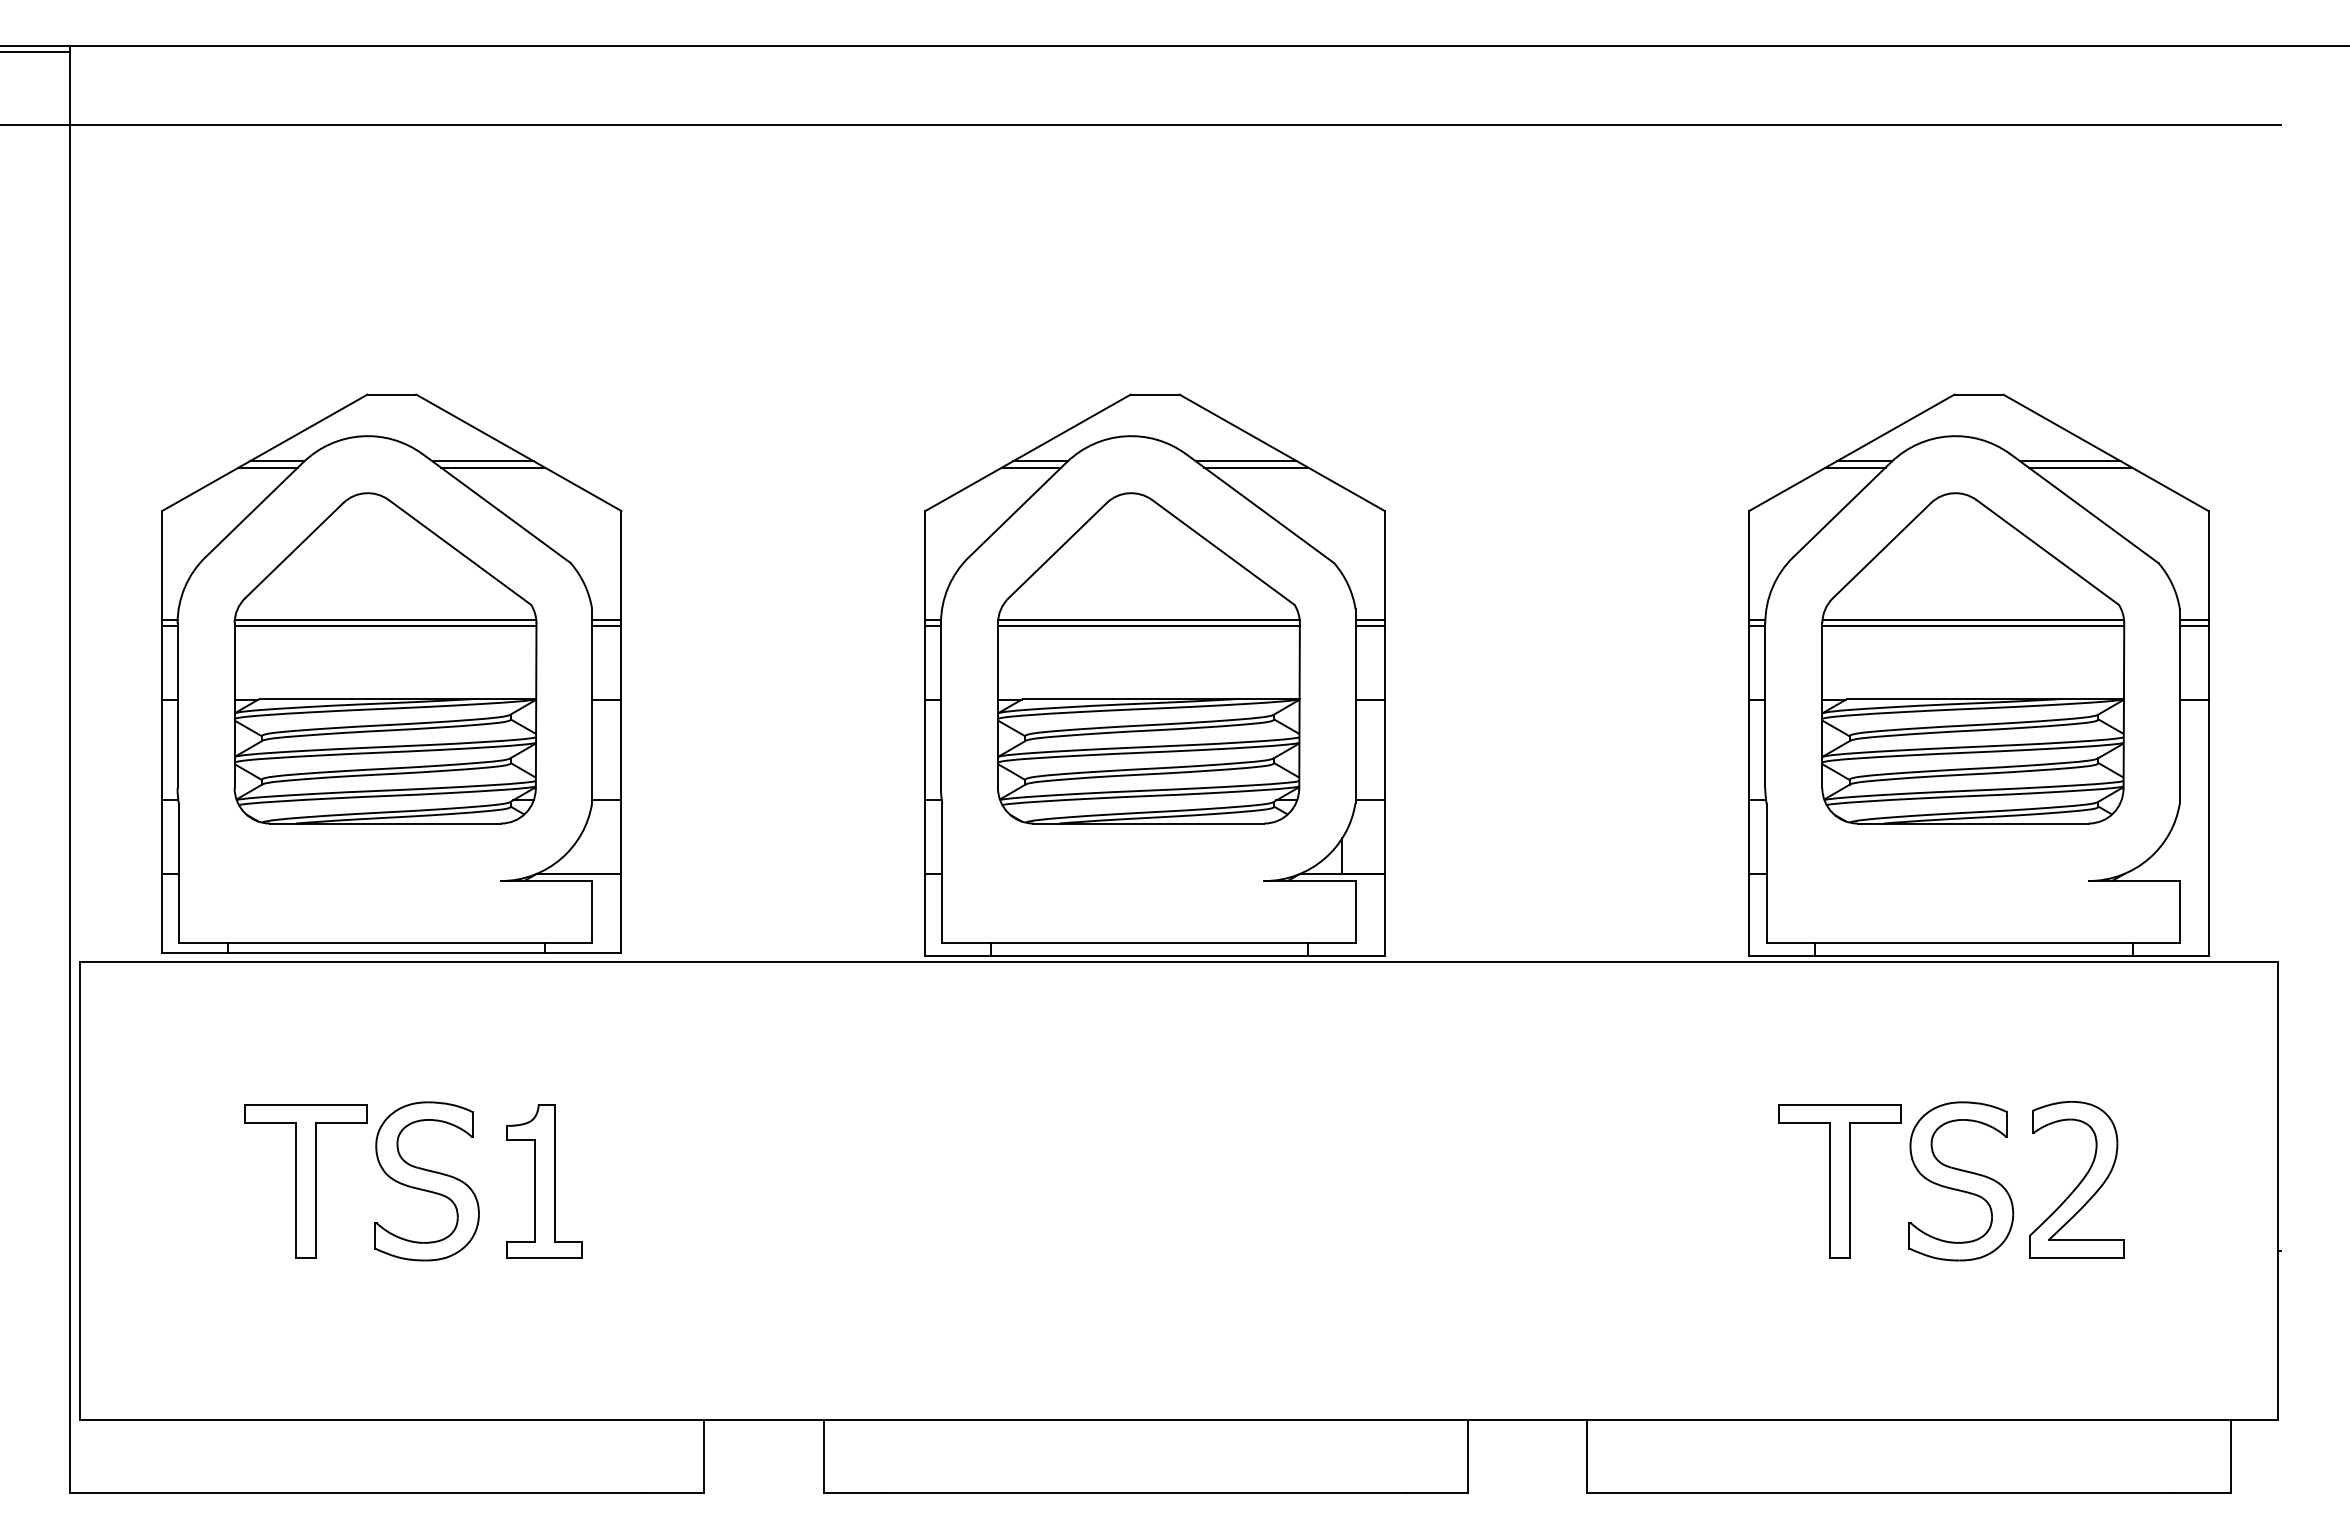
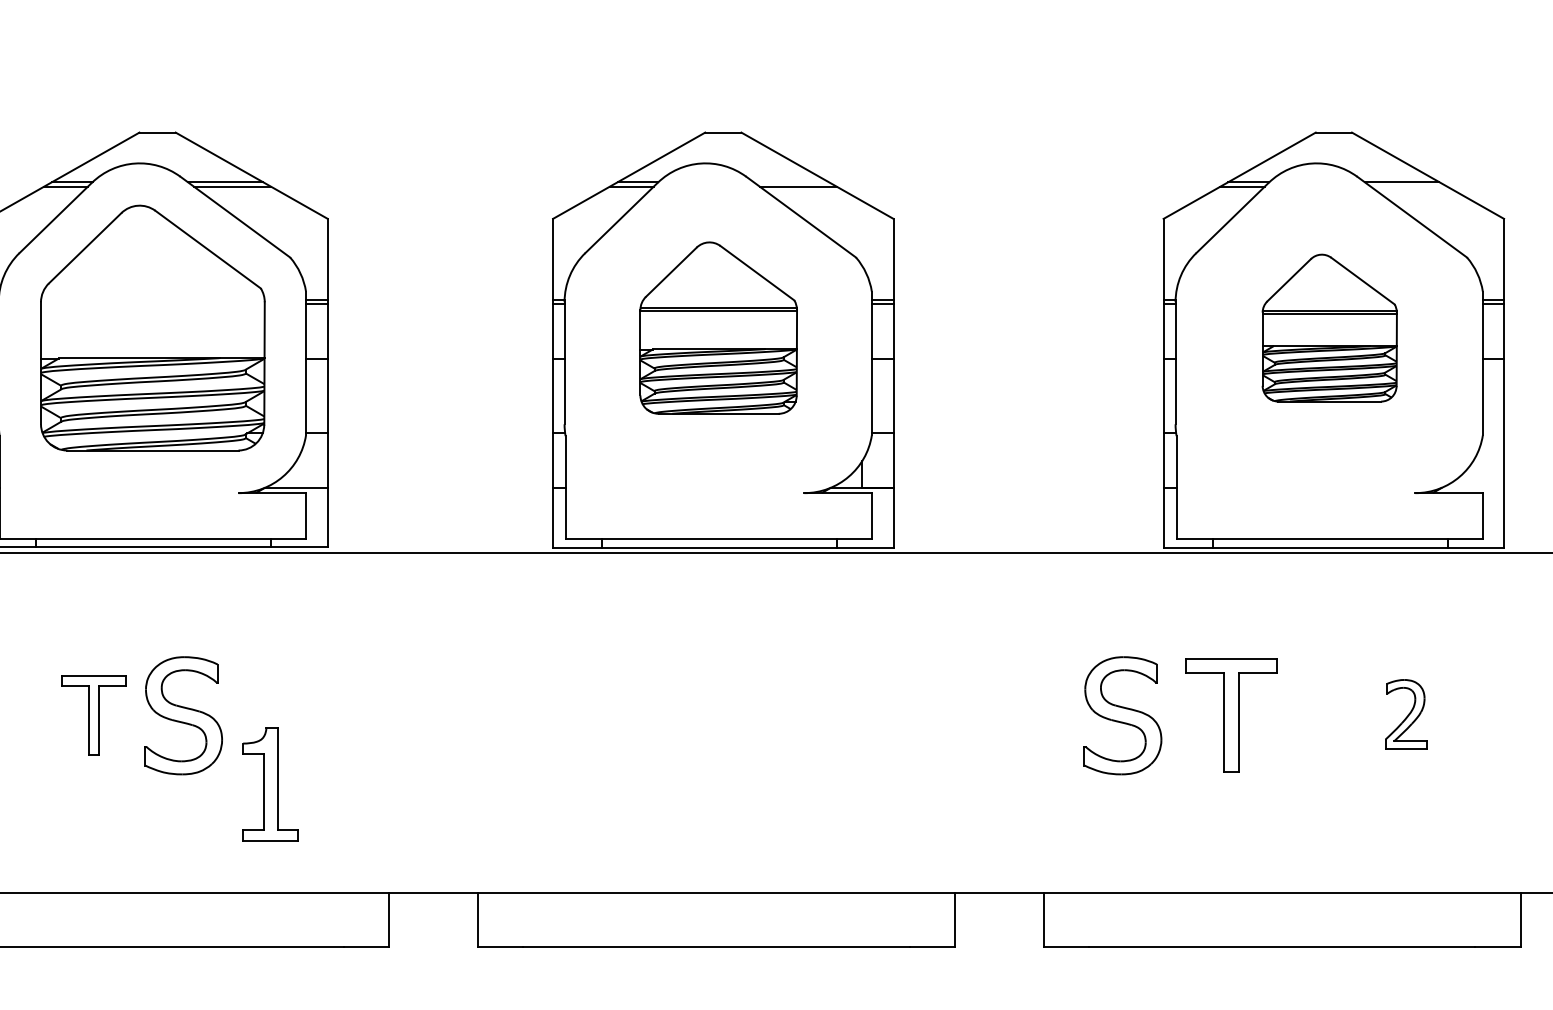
line: (1246, 461) -> (791, 182), removed
line: (2079, 467) -> (1408, 186), removed
line: (385, 620) -> (152, 300), removed
line: (385, 626) -> (152, 304), removed
part: (1148, 658) -> (718, 328), size x0.7
part: (1973, 658) -> (1329, 328), size x0.6
part: (2076, 1179) -> (1406, 714), size x0.6
part: (305, 1181) -> (93, 715), size x0.7
part: (544, 1181) -> (270, 784), moved
part: (1961, 1181) -> (1123, 715), moved

